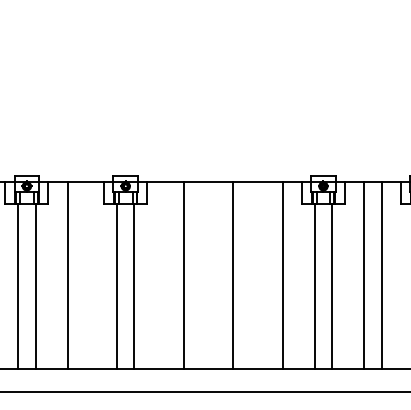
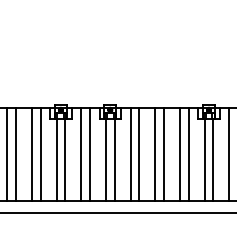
line: (84, 273) -> (89, 153), added
line: (166, 273) -> (130, 153), added
line: (216, 273) -> (155, 153), added
line: (266, 273) -> (180, 153), added

